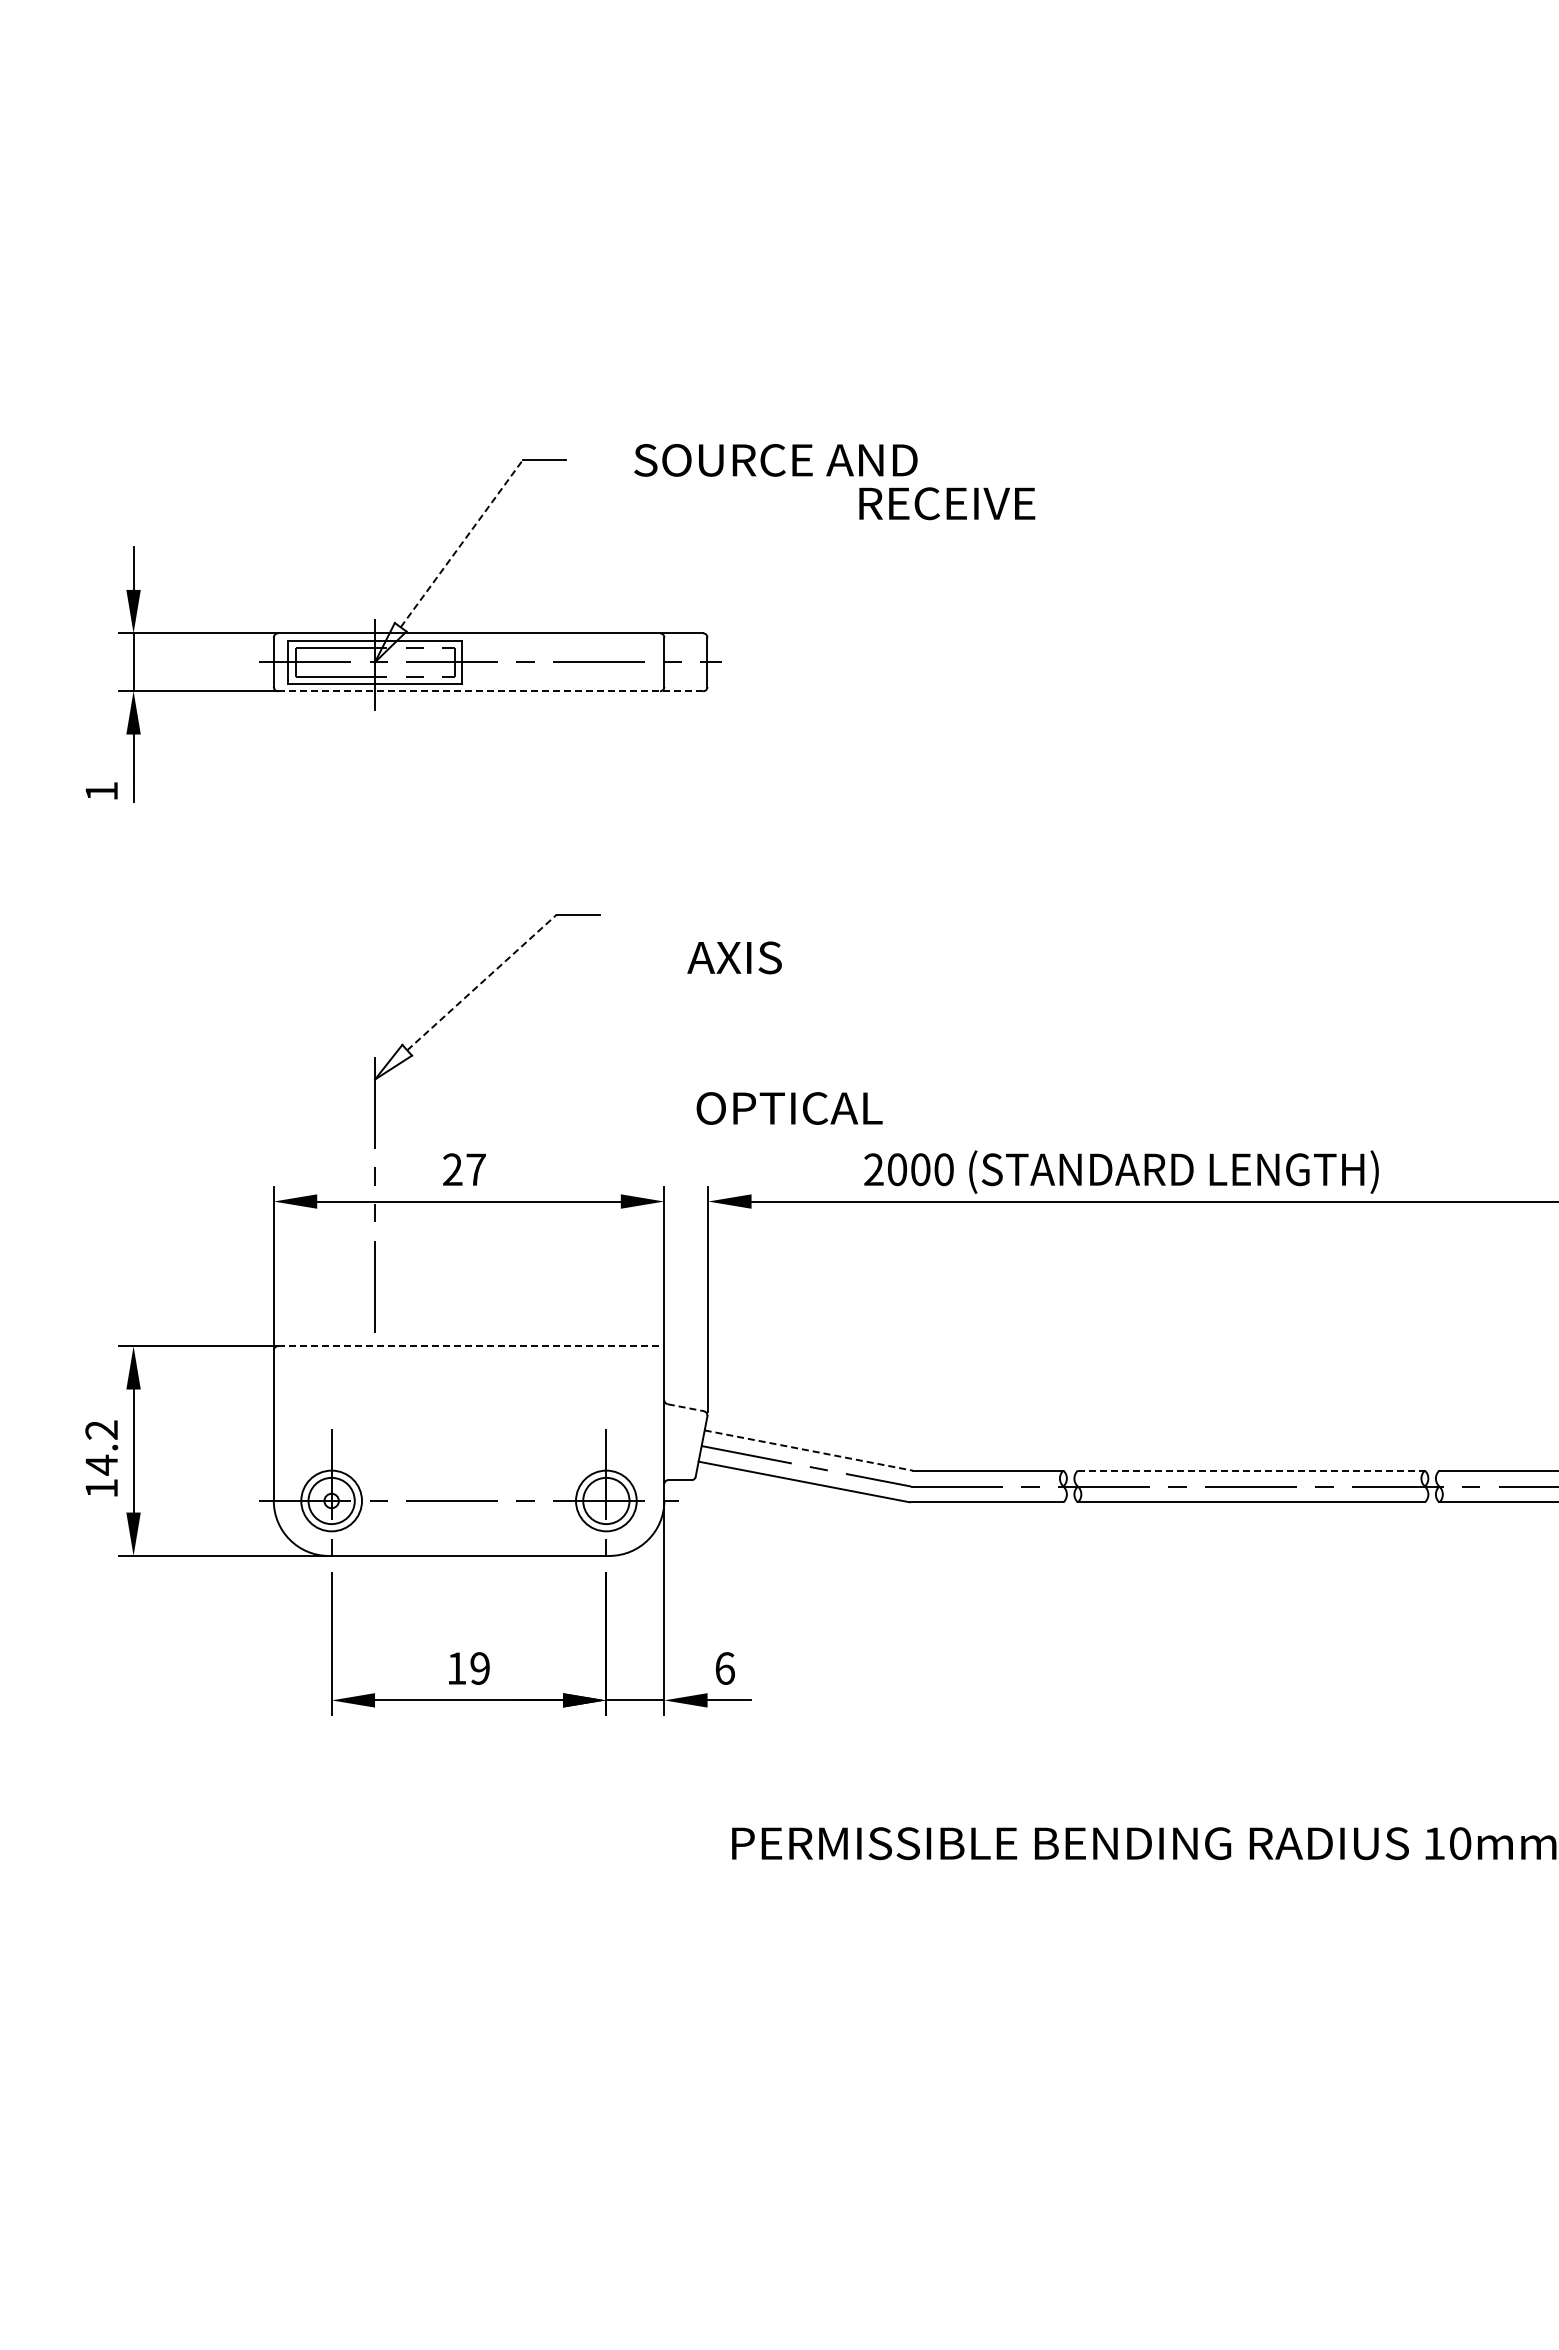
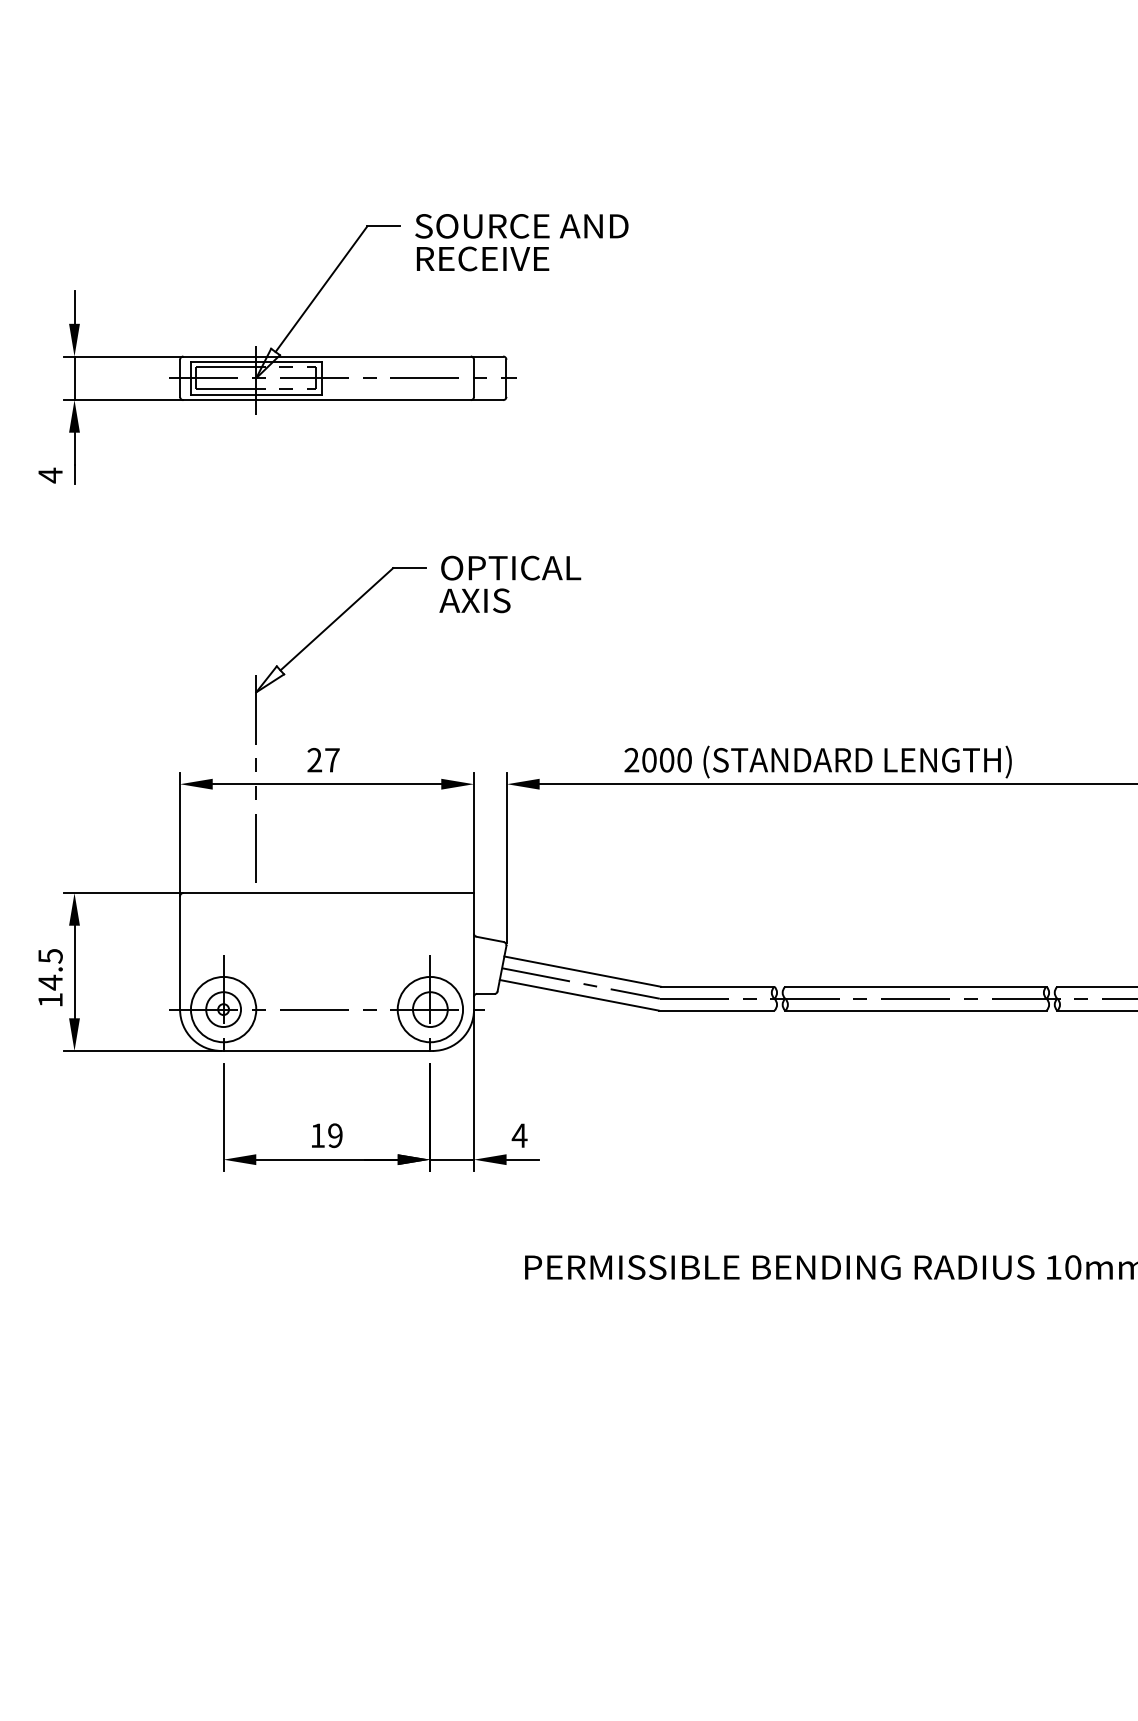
text: (775, 460) -> (521, 226), moved
text: (947, 503) -> (483, 258), moved
line: (462, 543) -> (322, 288), dashed -> solid
line: (491, 691) -> (343, 400), dashed -> solid
text: (101, 791) -> (50, 475), 1 -> 4
text: (734, 957) -> (474, 600), moved
line: (482, 982) -> (337, 619), dashed -> solid
text: (789, 1108) -> (511, 568), moved
line: (471, 1346) -> (328, 893), dashed -> solid
line: (686, 1407) -> (490, 939), dashed -> solid
text: (101, 1430) -> (50, 956), 14.2 -> 14.5
line: (808, 1450) -> (582, 971), dashed -> solid
line: (1251, 1470) -> (915, 986), dashed -> solid
circle: (331, 1500) -> (223, 1009), size x1.43
circle: (606, 1500) -> (430, 1009), size x1.43
text: (724, 1668) -> (519, 1135), 6 -> 4

